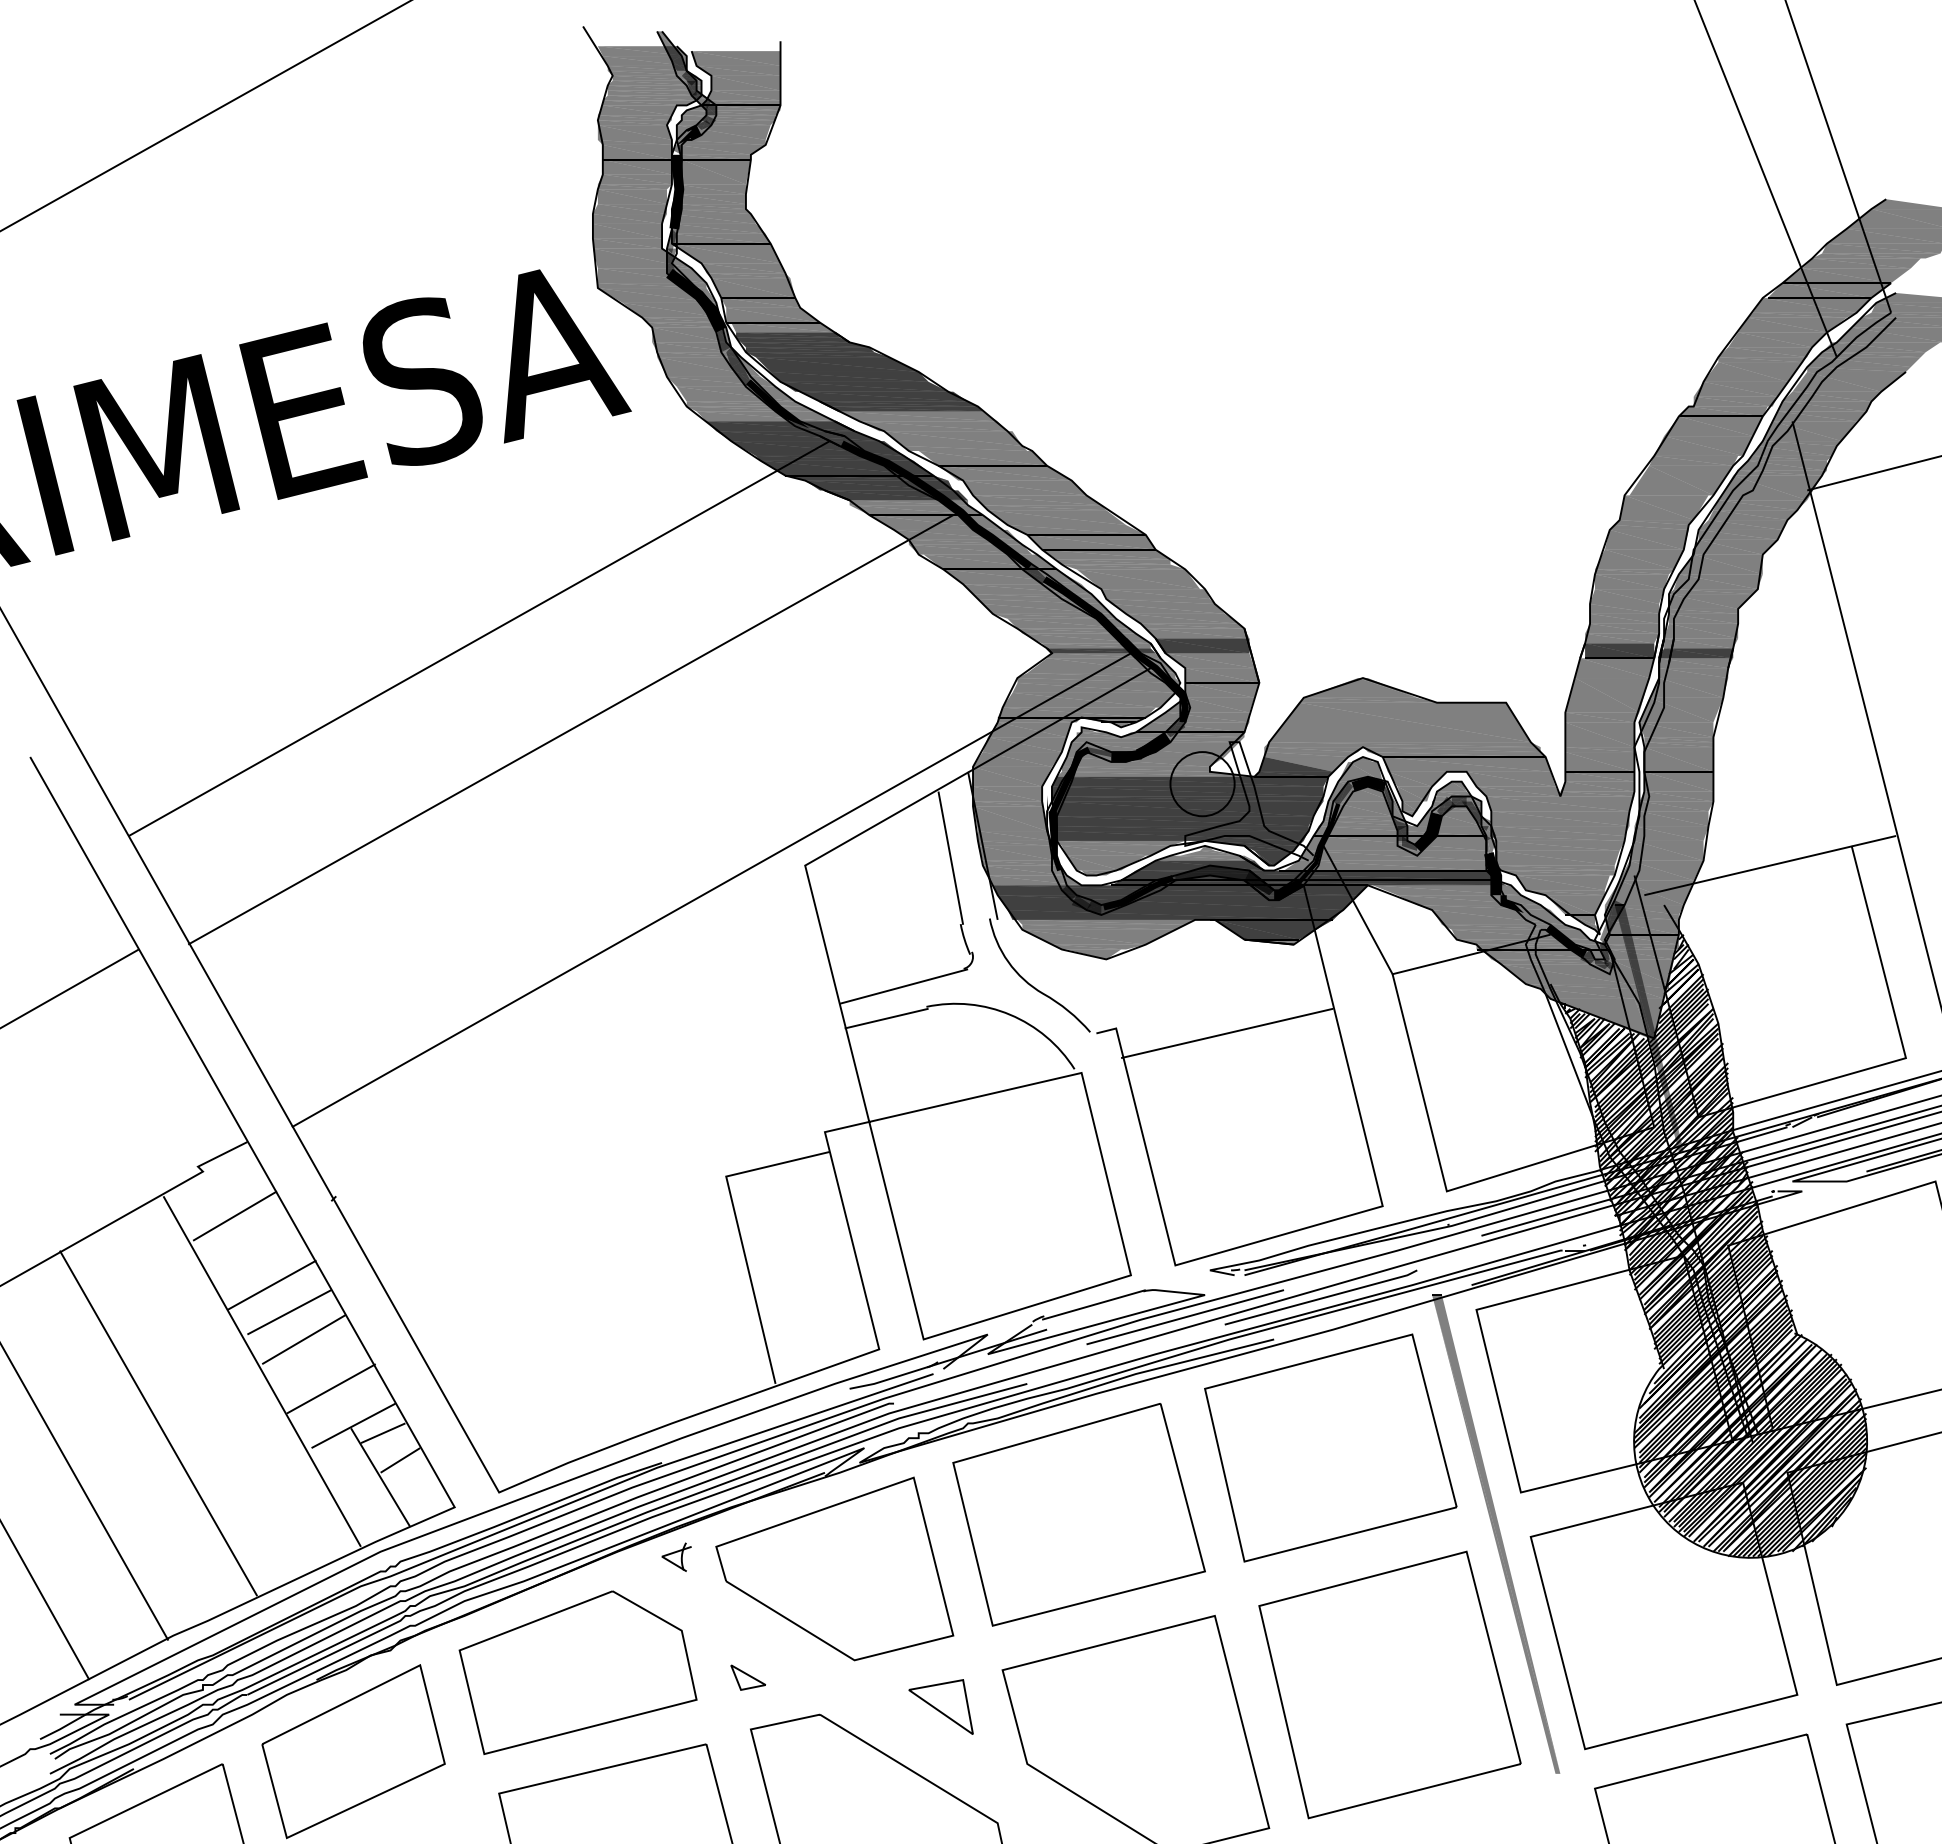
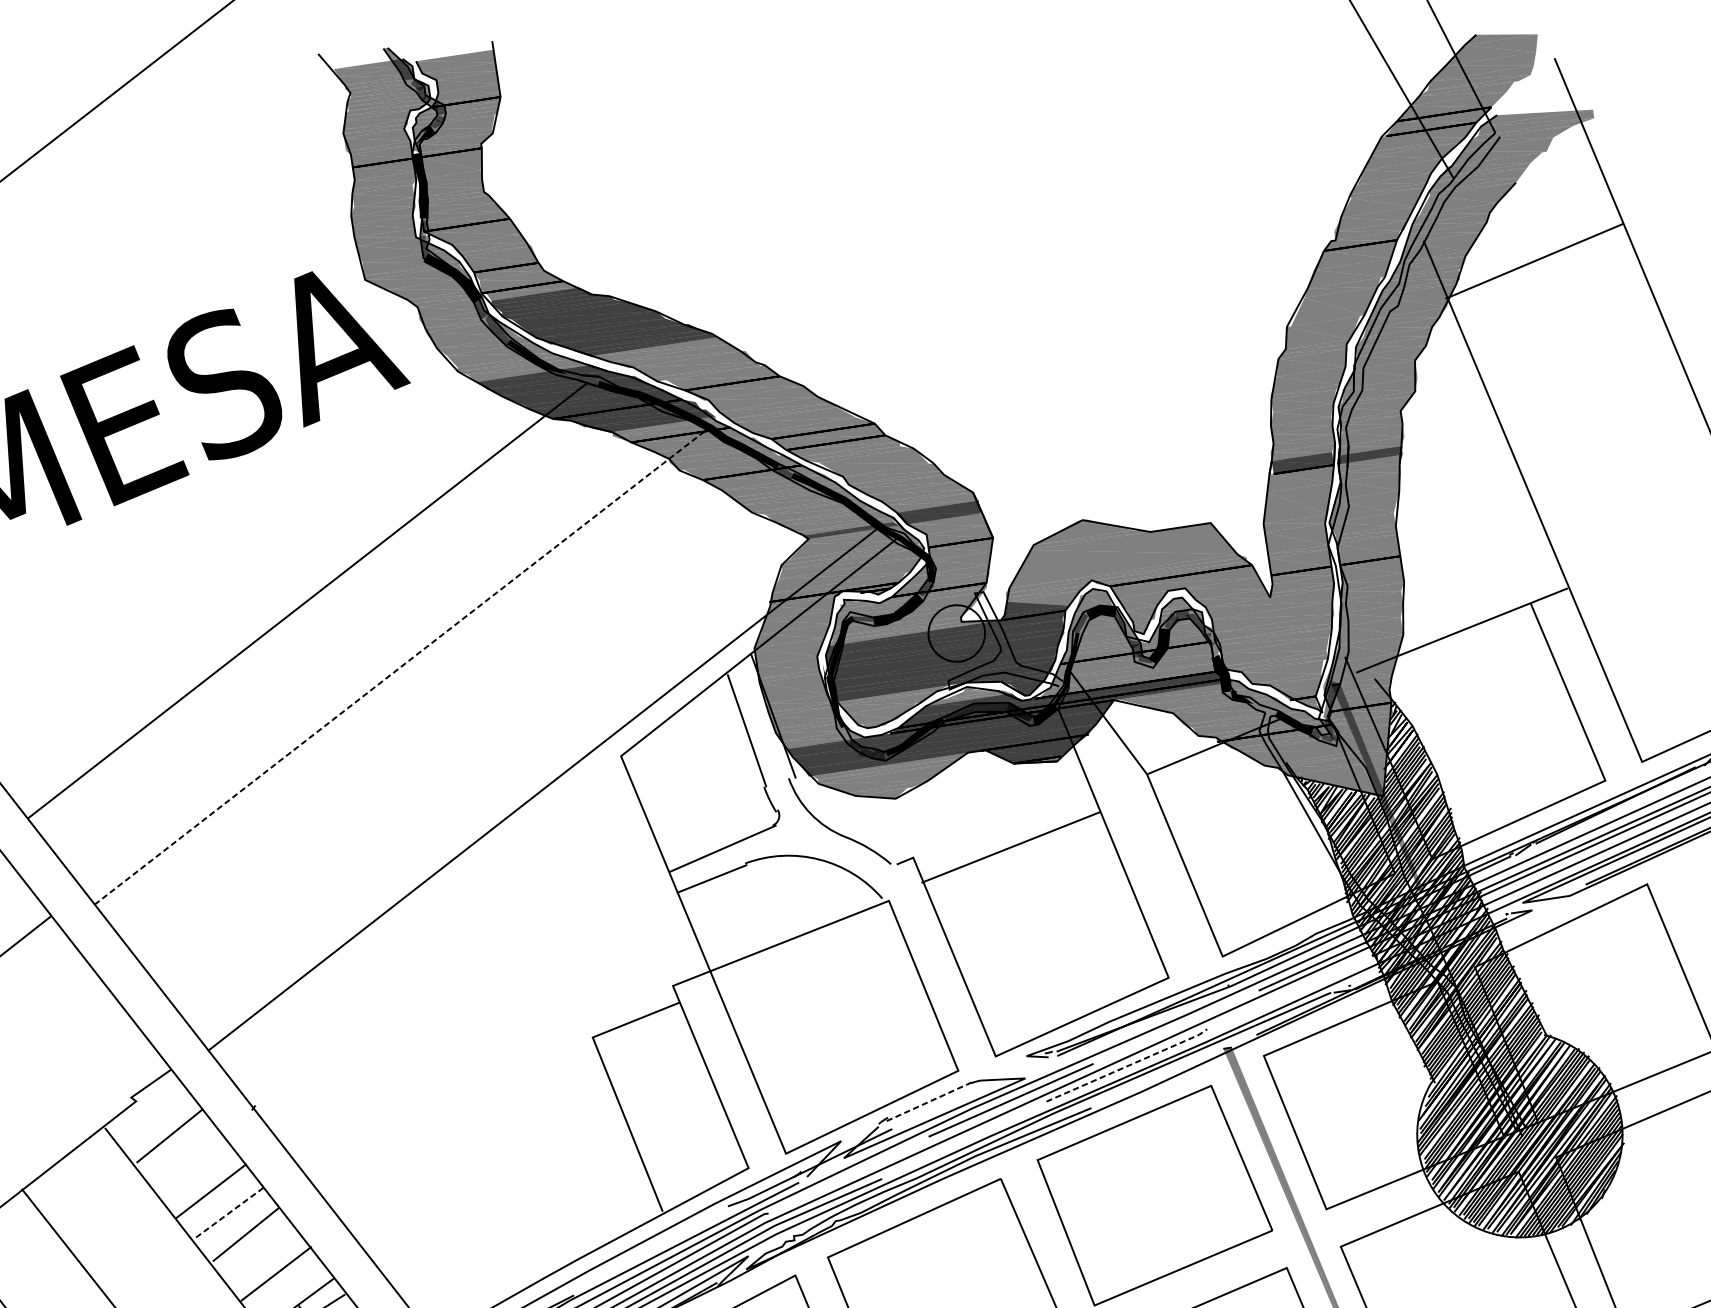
line: (570, 729) -> (398, 668), solid -> dashed
line: (1322, 1298) -> (1128, 1066), solid -> dashed
line: (1093, 1304) -> (929, 1101), solid -> dashed
line: (289, 1312) -> (229, 1212), solid -> dashed

